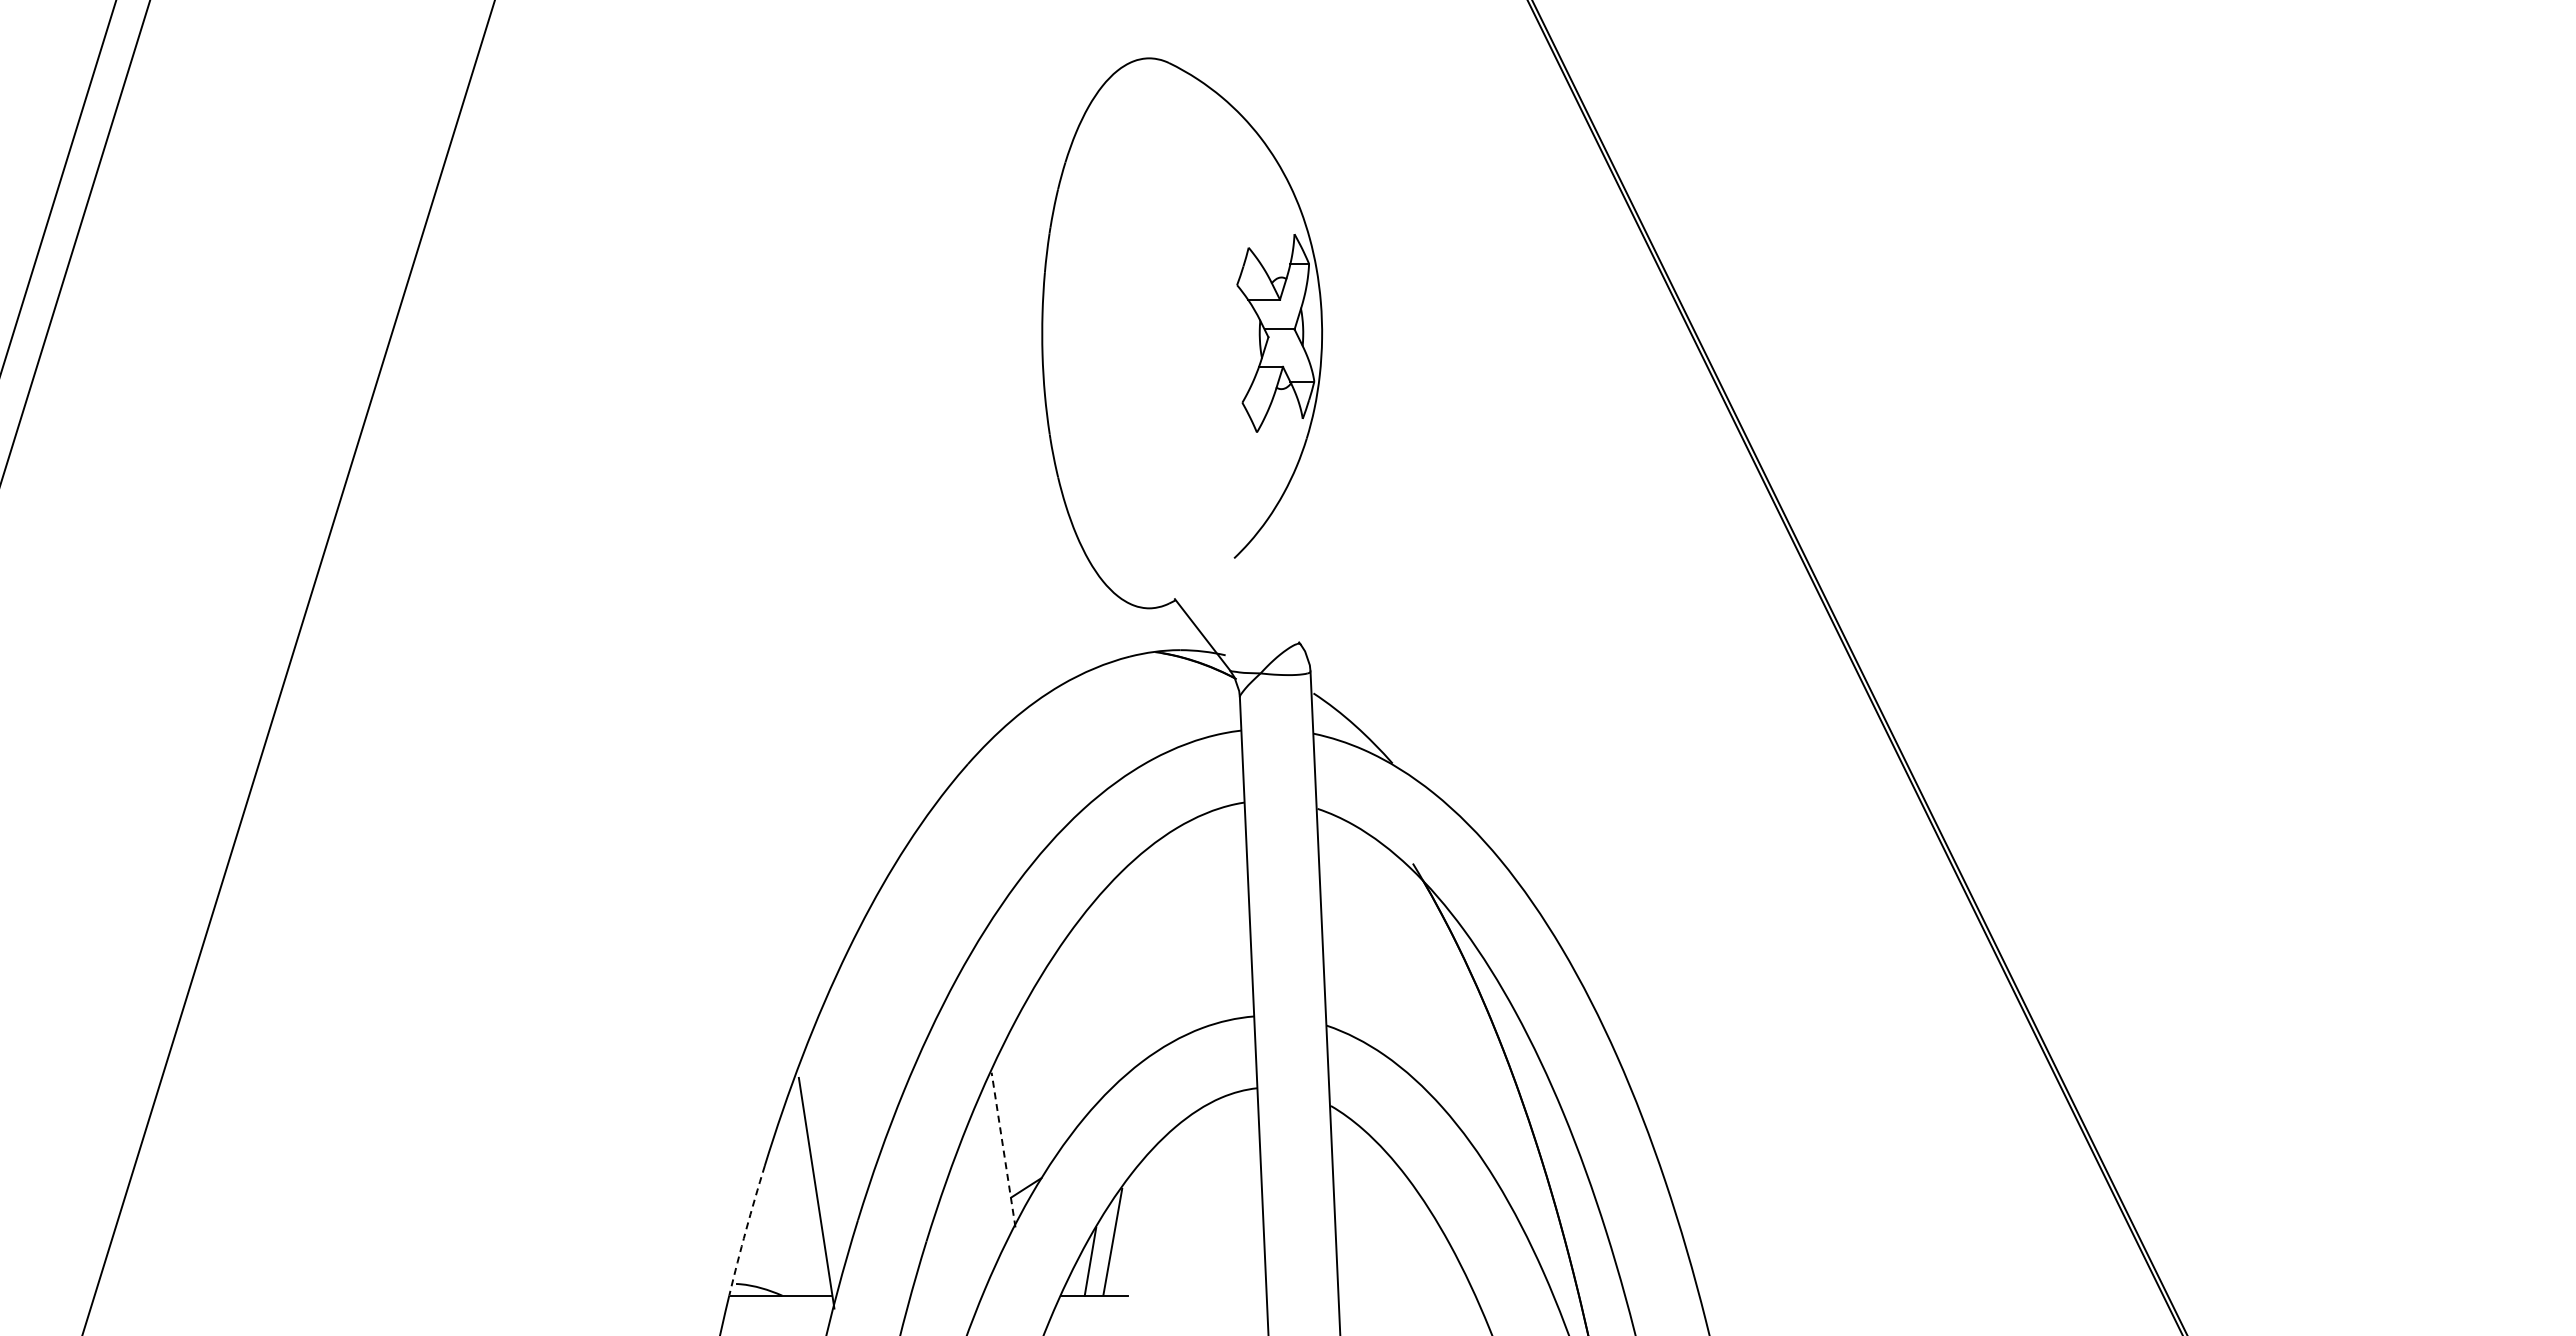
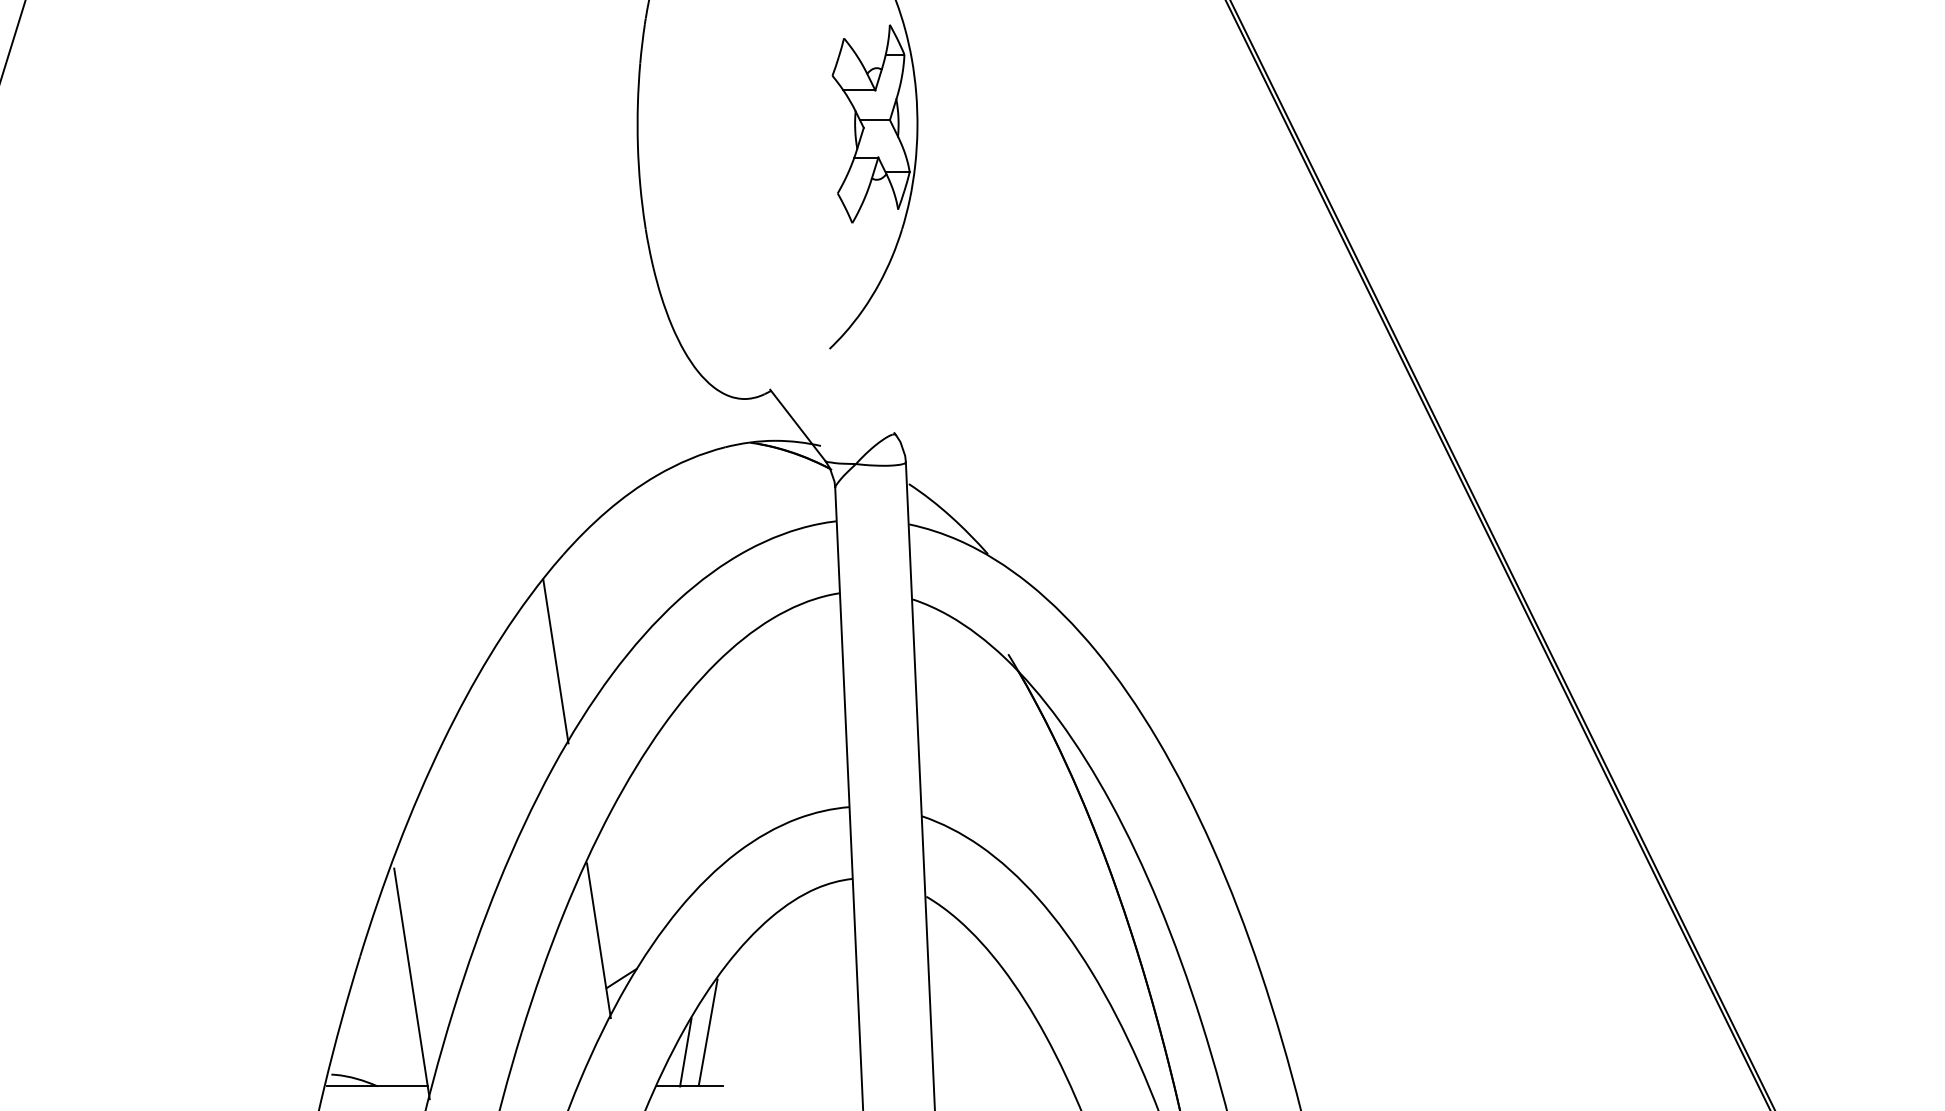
line: (960, 870) -> (555, 661), added
line: (1003, 1149) -> (598, 940), dashed -> solid
arc: (746, 1230) -> (341, 1021), dashed -> solid

